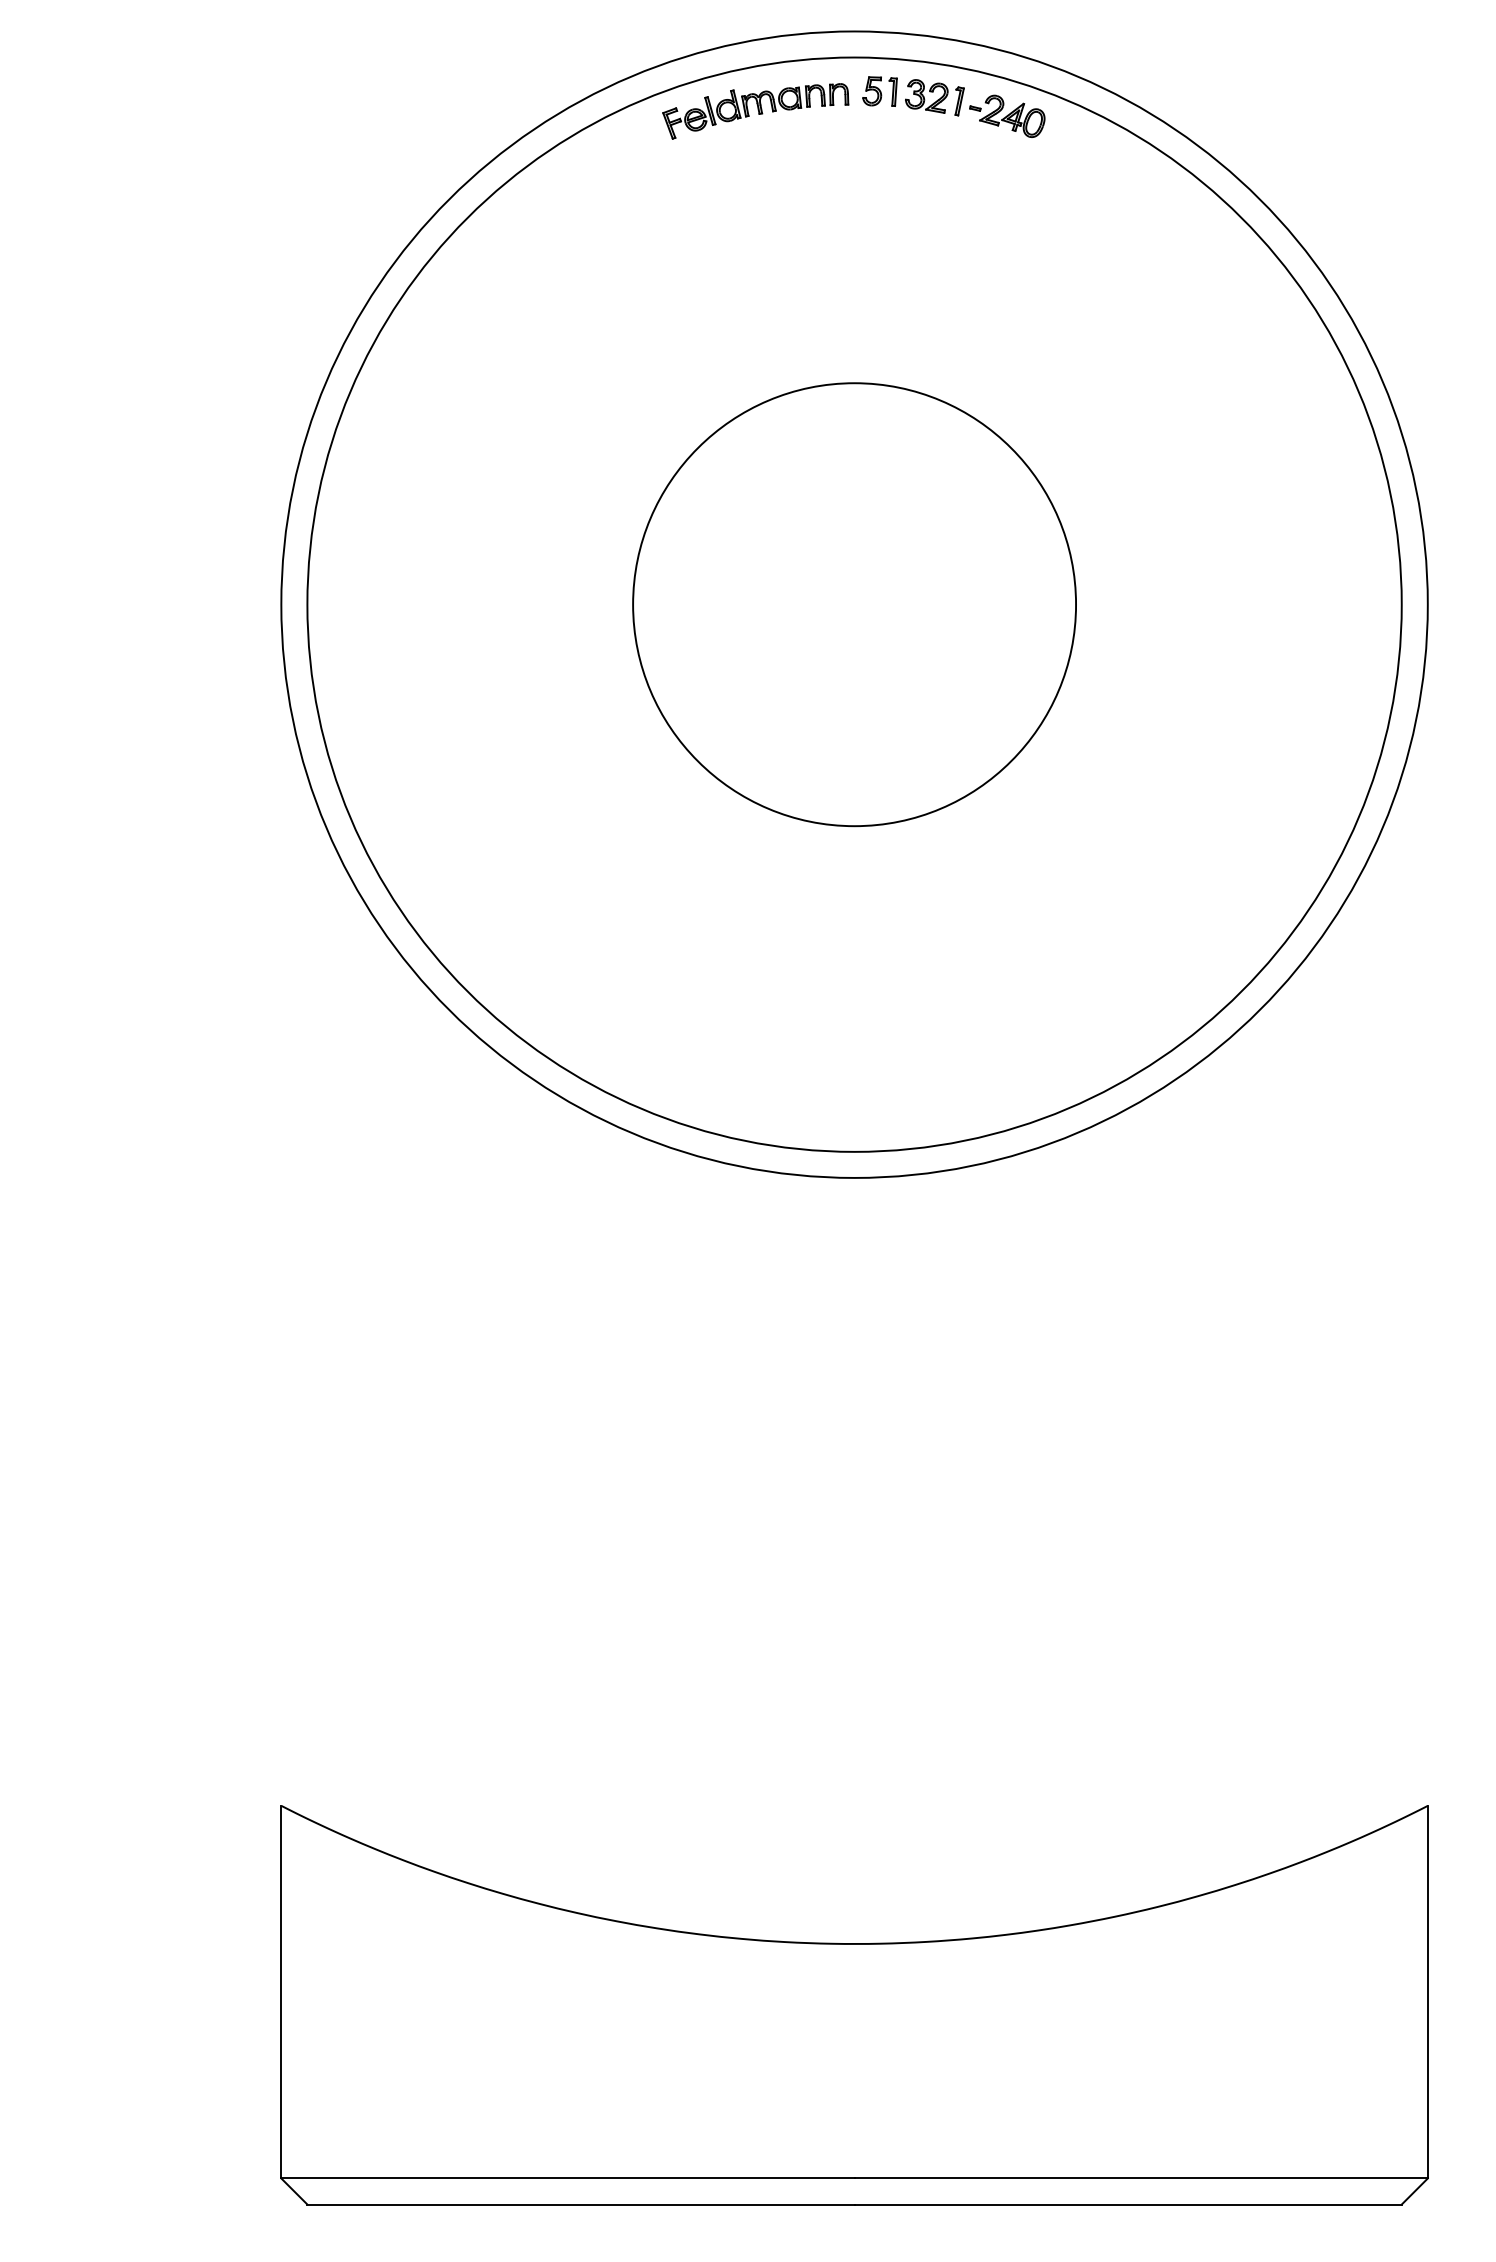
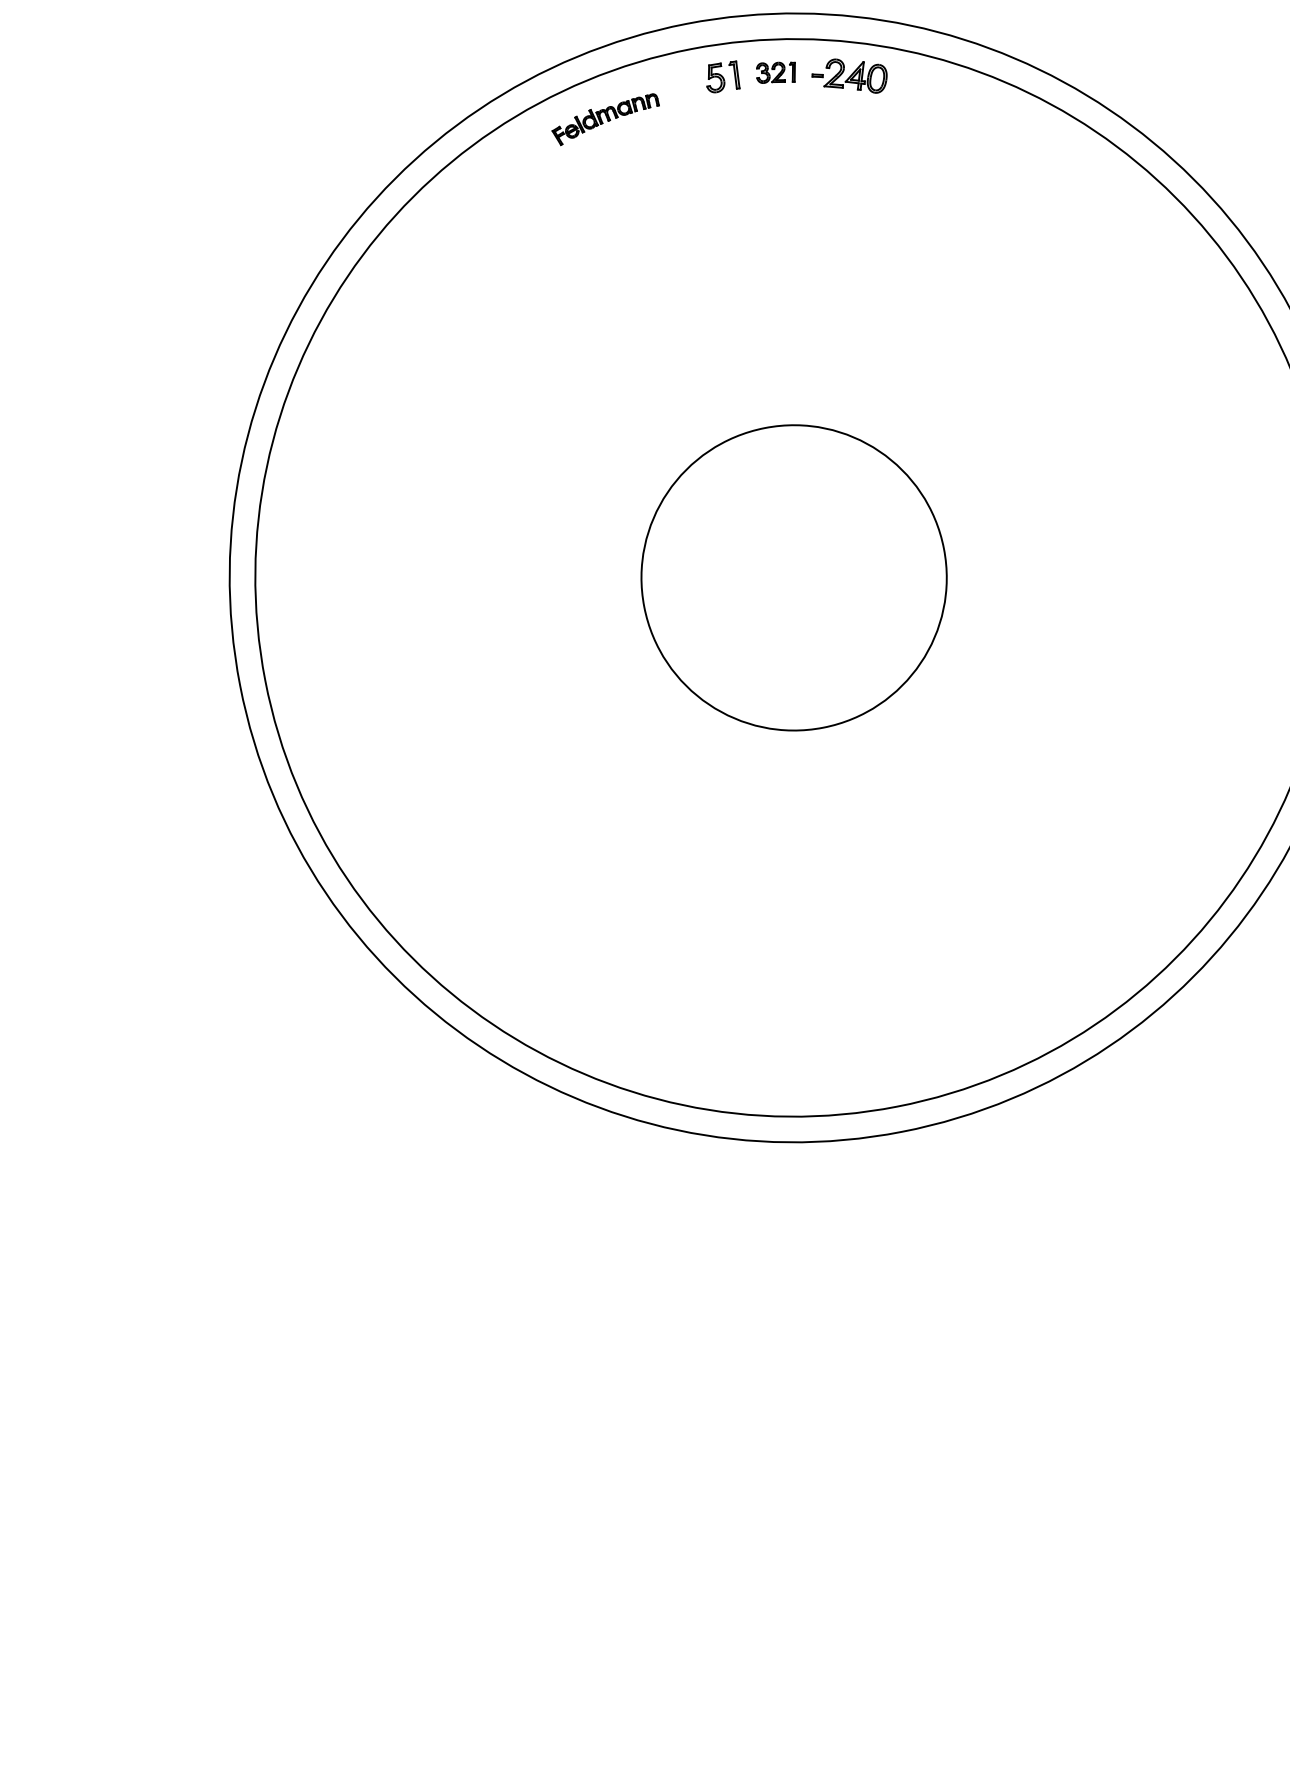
part: (934, 97) -> (776, 72), size x0.7
part: (755, 111) -> (605, 119), size x0.6
circle: (854, 604) -> (794, 577), size x0.7

